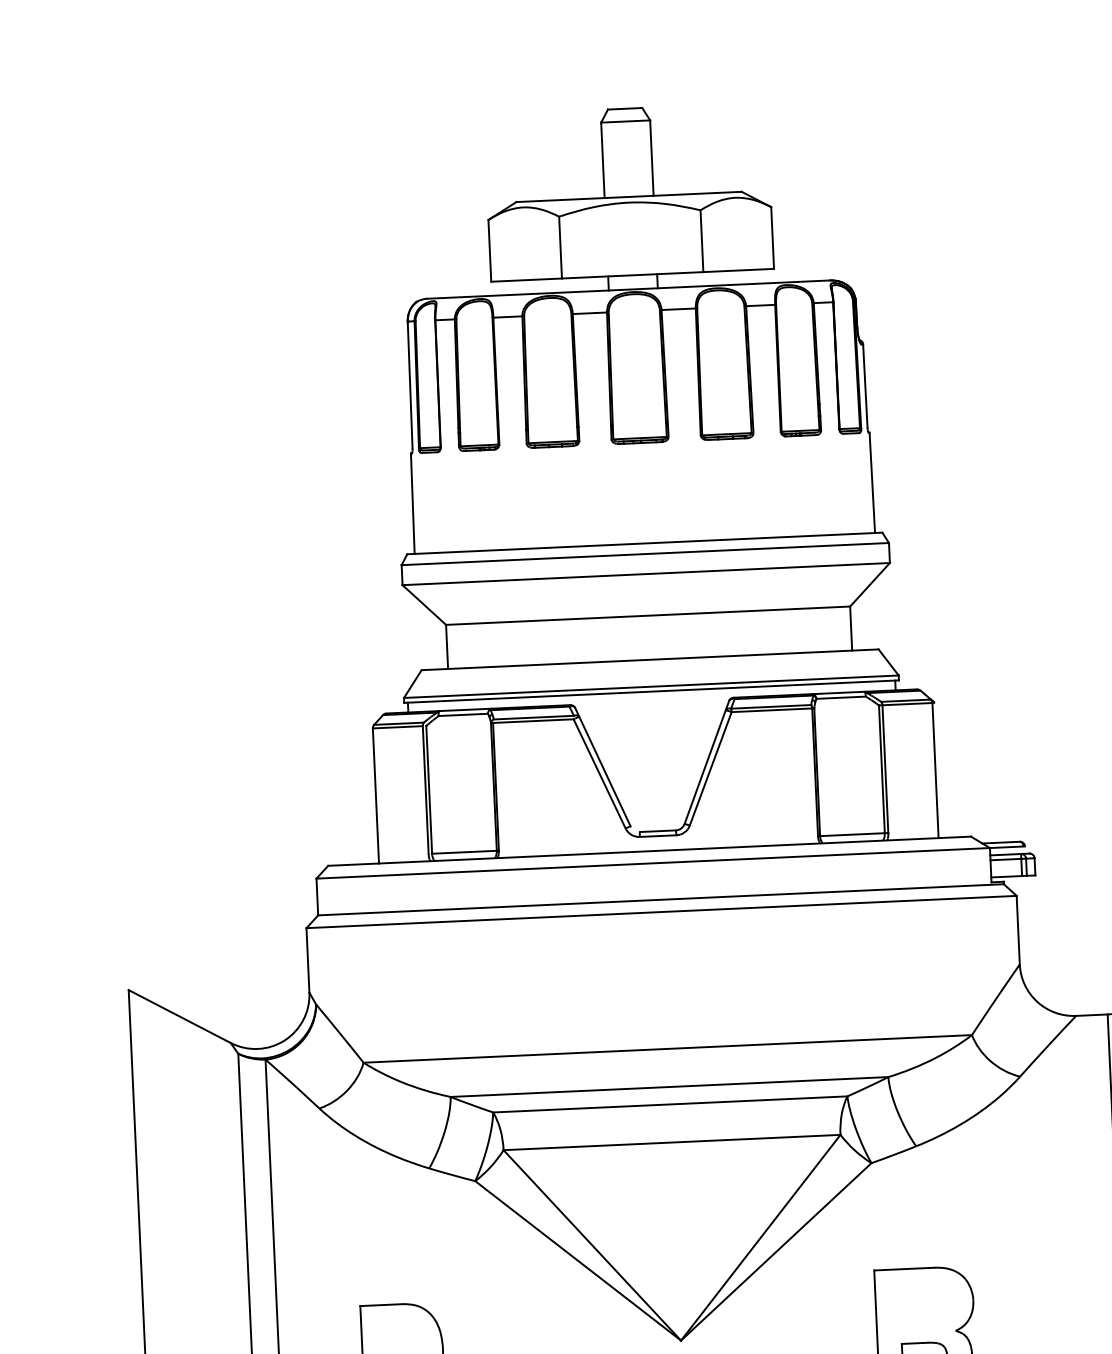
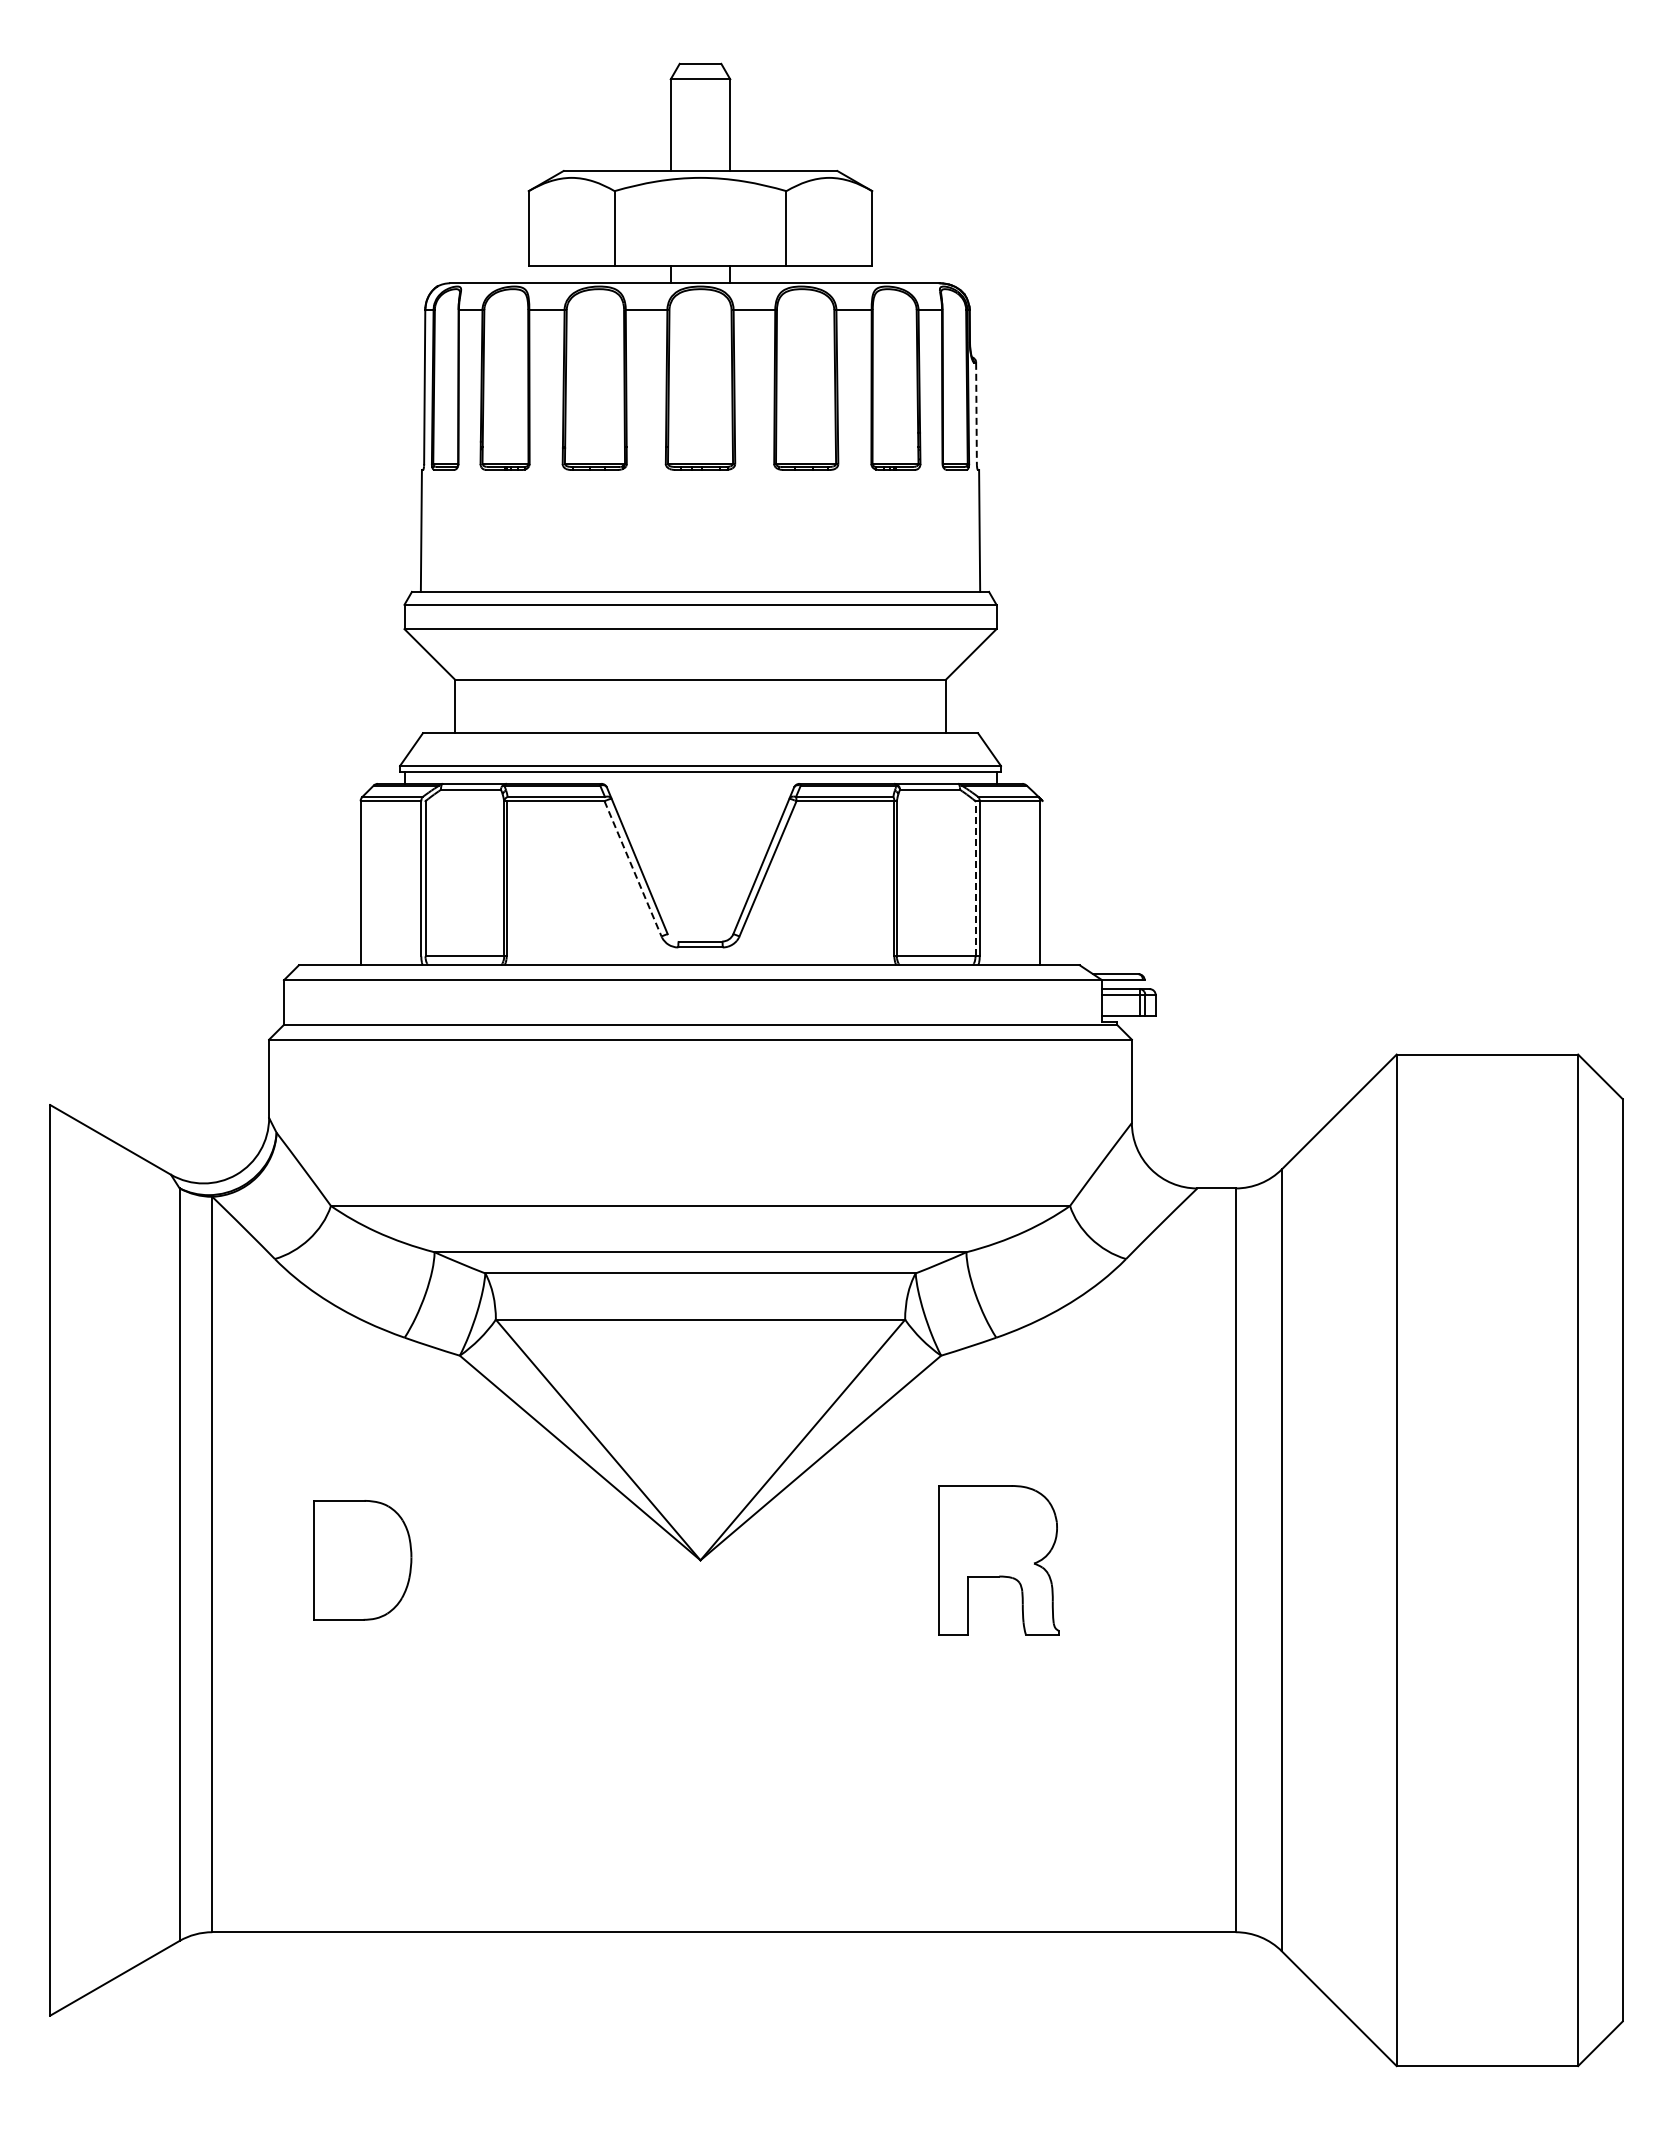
line: (865, 386) -> (976, 413), solid -> dashed
line: (881, 769) -> (975, 878), solid -> dashed
line: (600, 774) -> (633, 869), solid -> dashed

